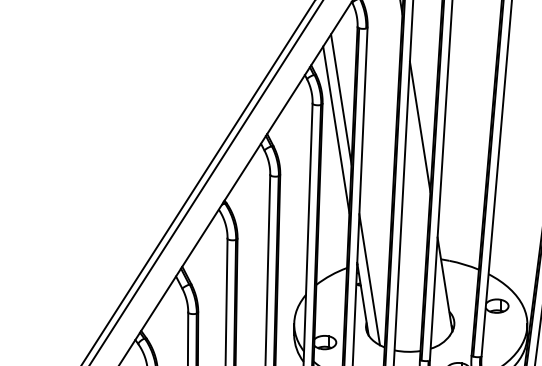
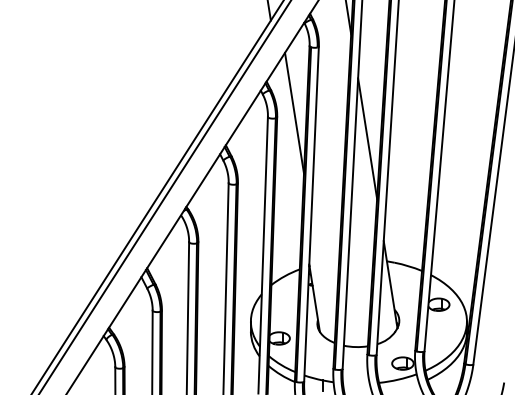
line: (335, 129) -> (289, 141), removed
line: (369, 279) -> (320, 280), removed

